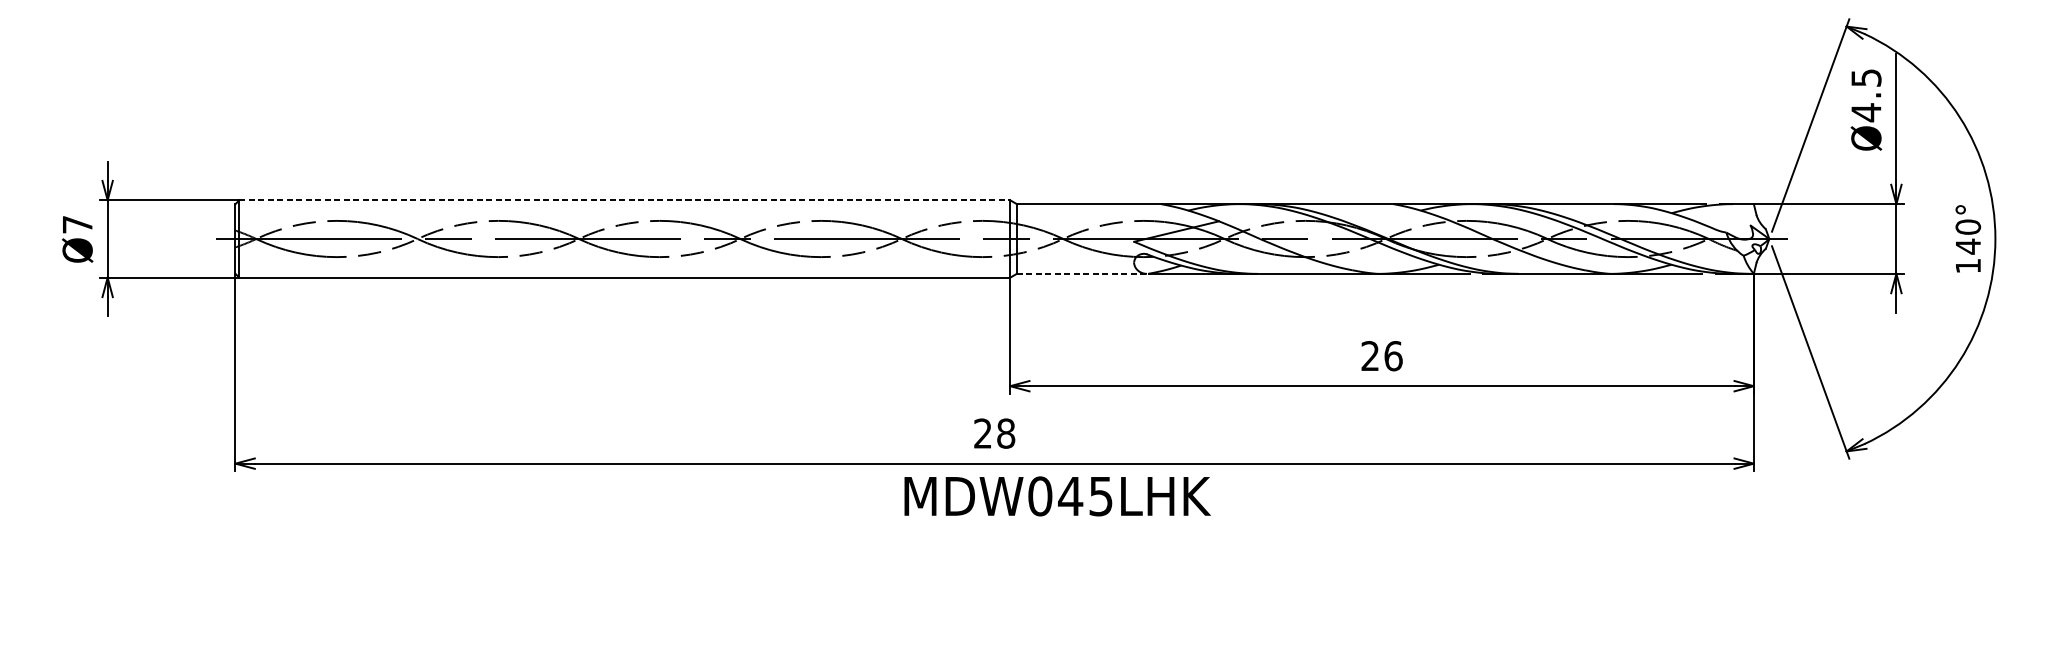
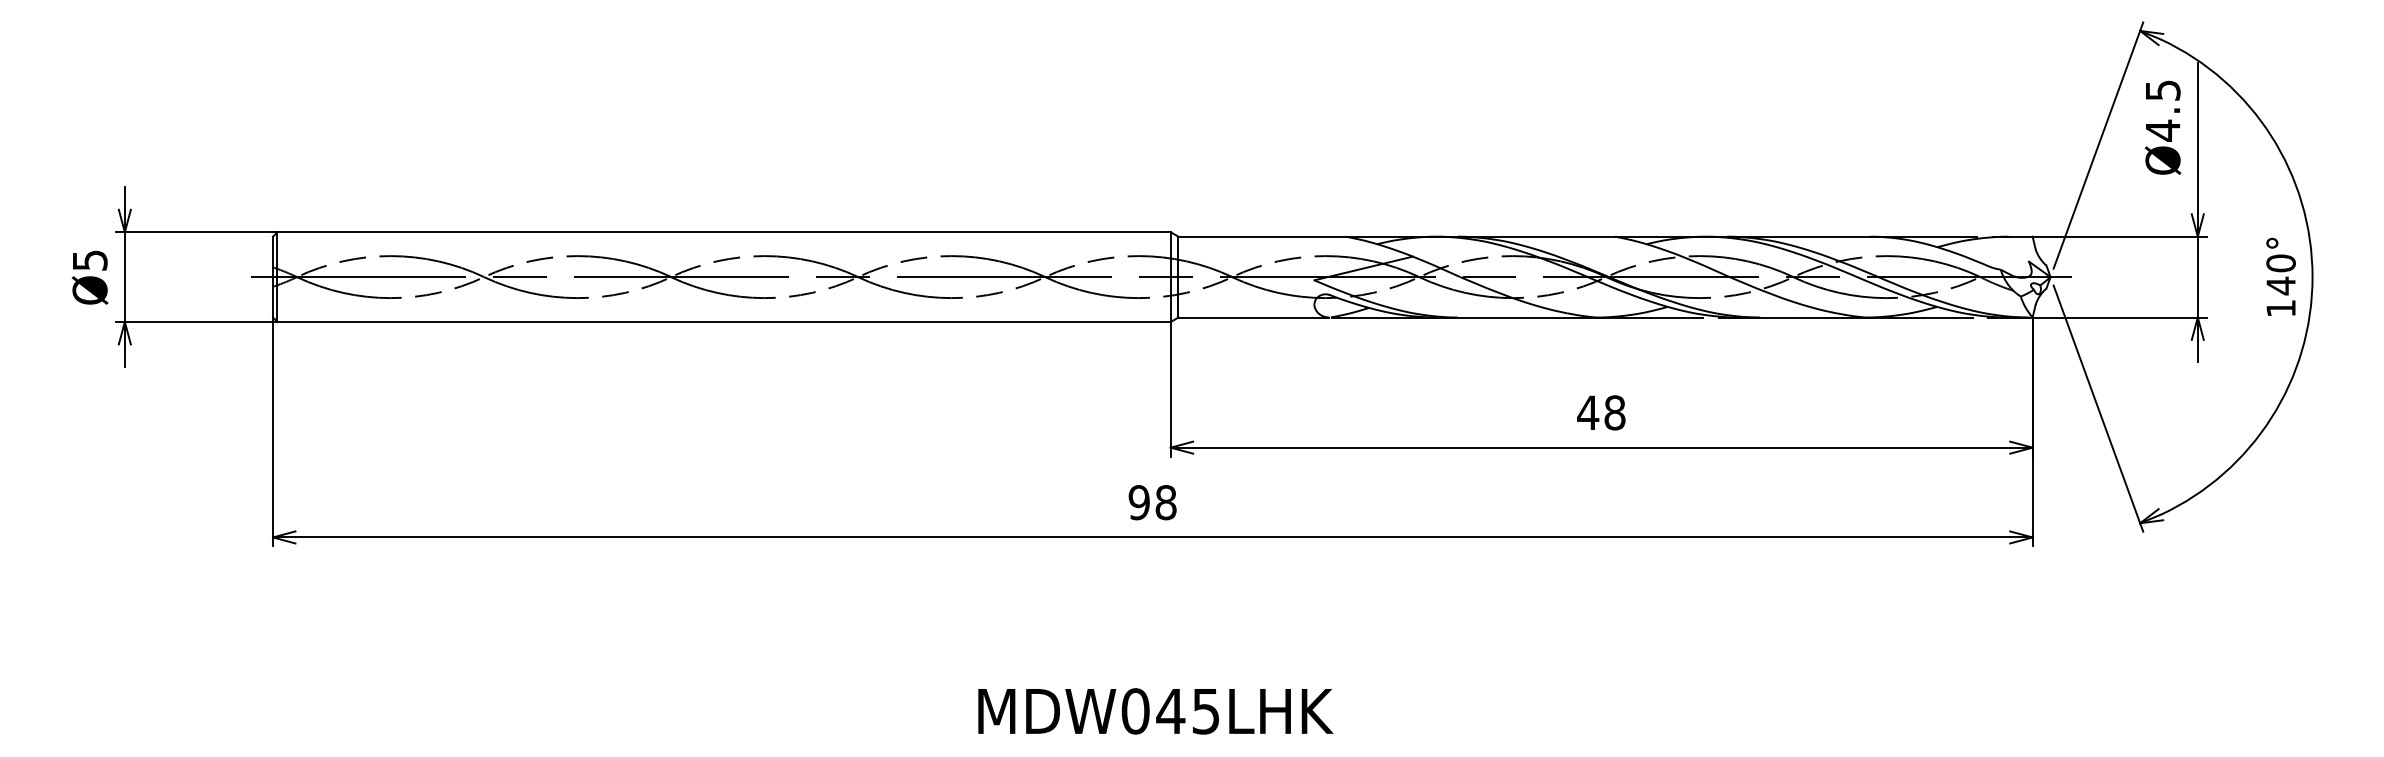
line: (625, 200) -> (724, 232), dashed -> solid
text: (78, 224) -> (90, 260), Ø7 -> Ø5
line: (1082, 273) -> (1254, 317), dashed -> solid
text: (1381, 355) -> (1601, 412), 26 -> 48
text: (982, 433) -> (1138, 502), 28 -> 98
text: (1057, 496) -> (1155, 711), moved

